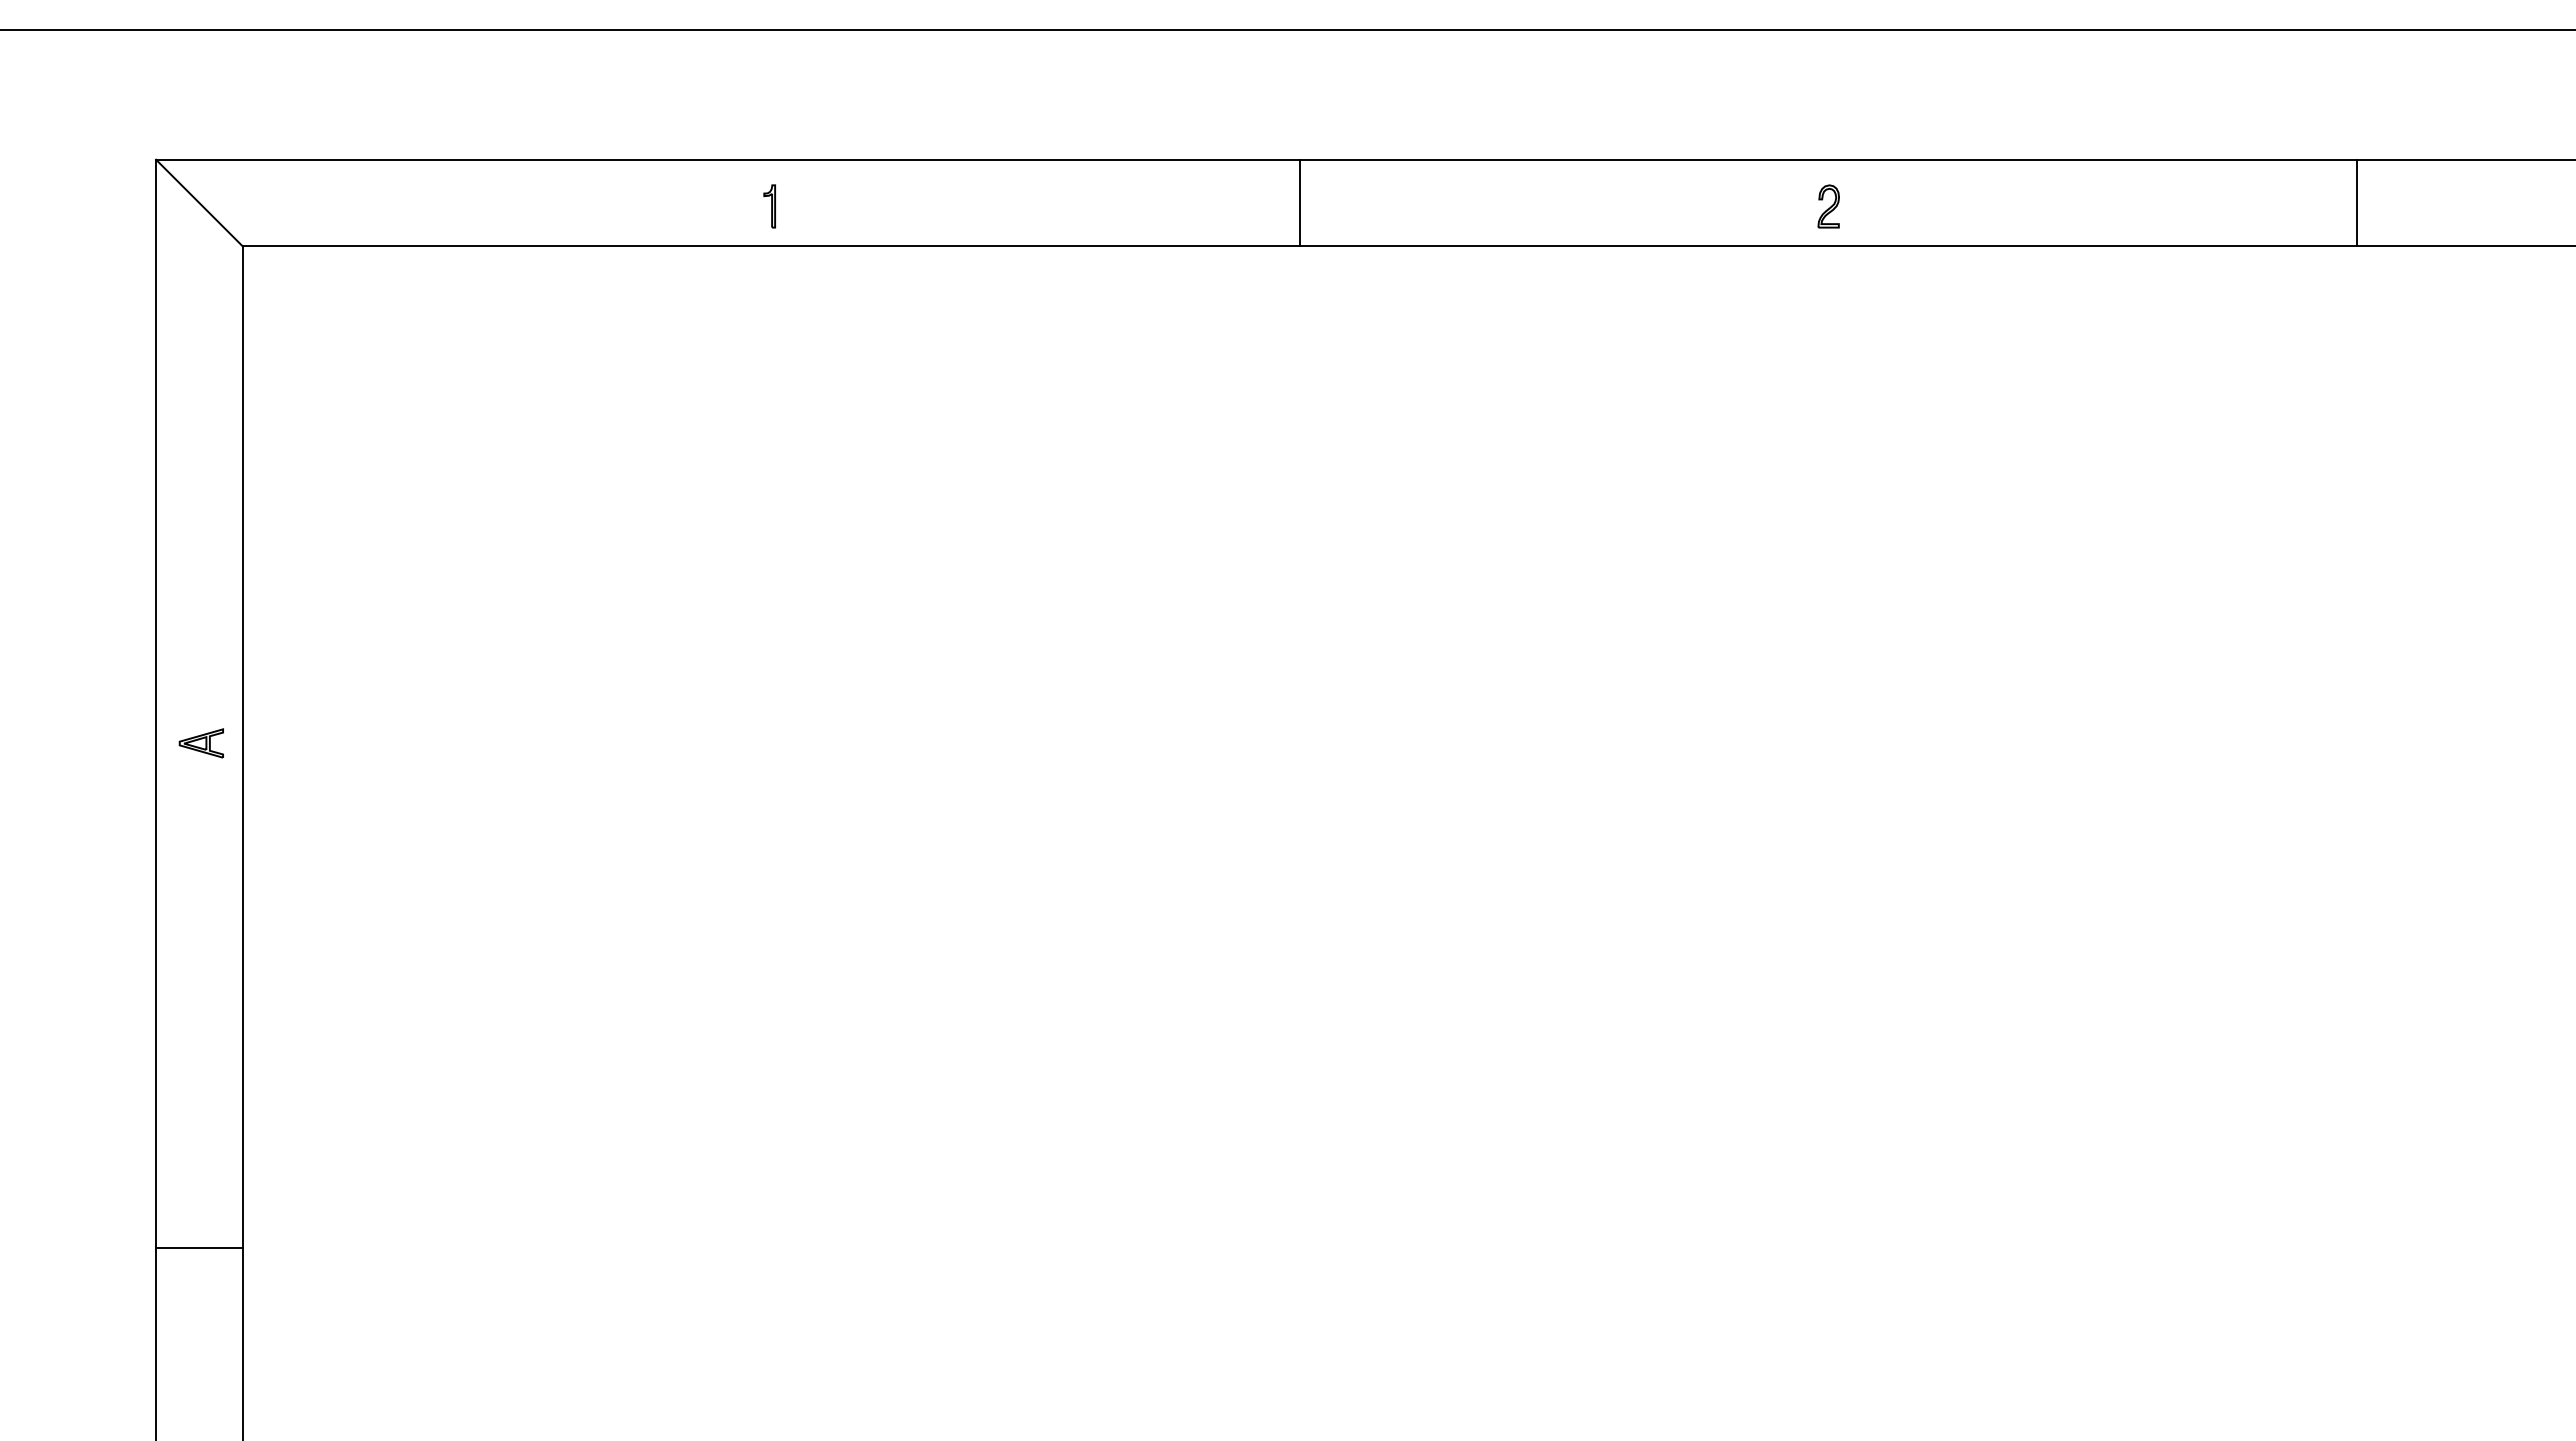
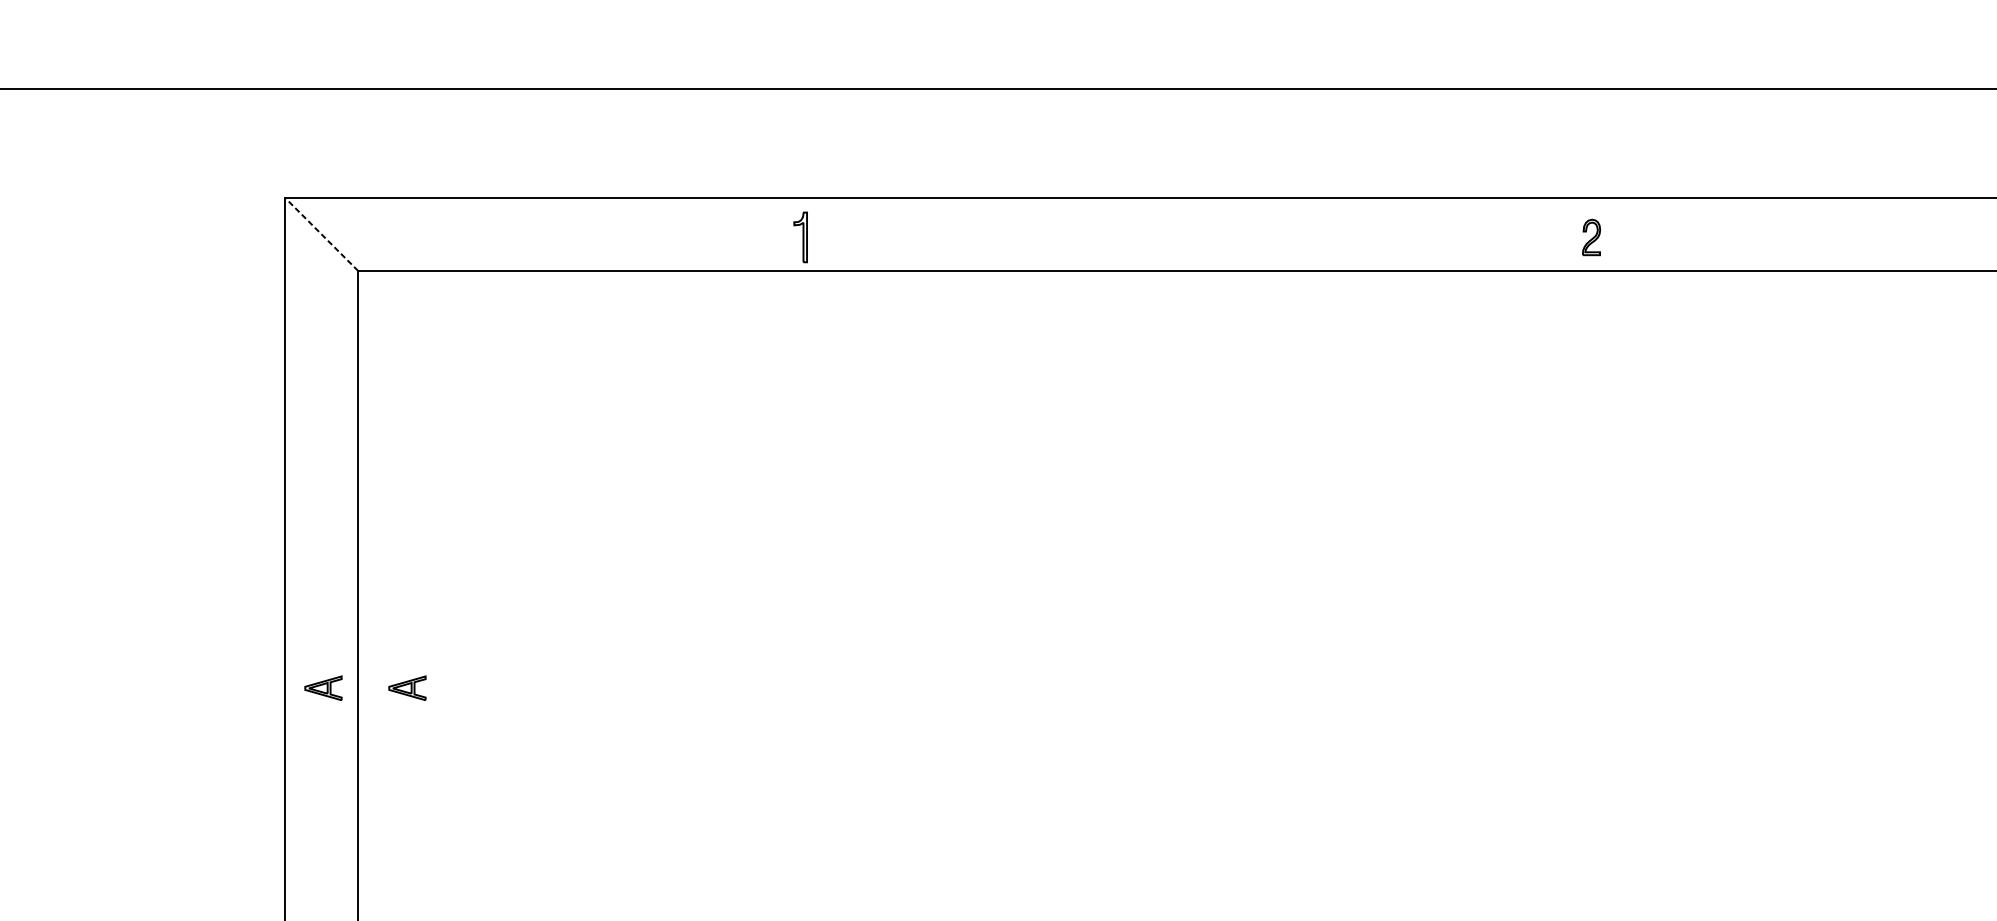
line: (199, 202) -> (321, 234), solid -> dashed
line: (1299, 202) -> (1245, 234), removed
part: (769, 206) -> (800, 237), size x1.4
part: (1828, 206) -> (1591, 237), moved
part: (300, 743) -> (406, 688), added

